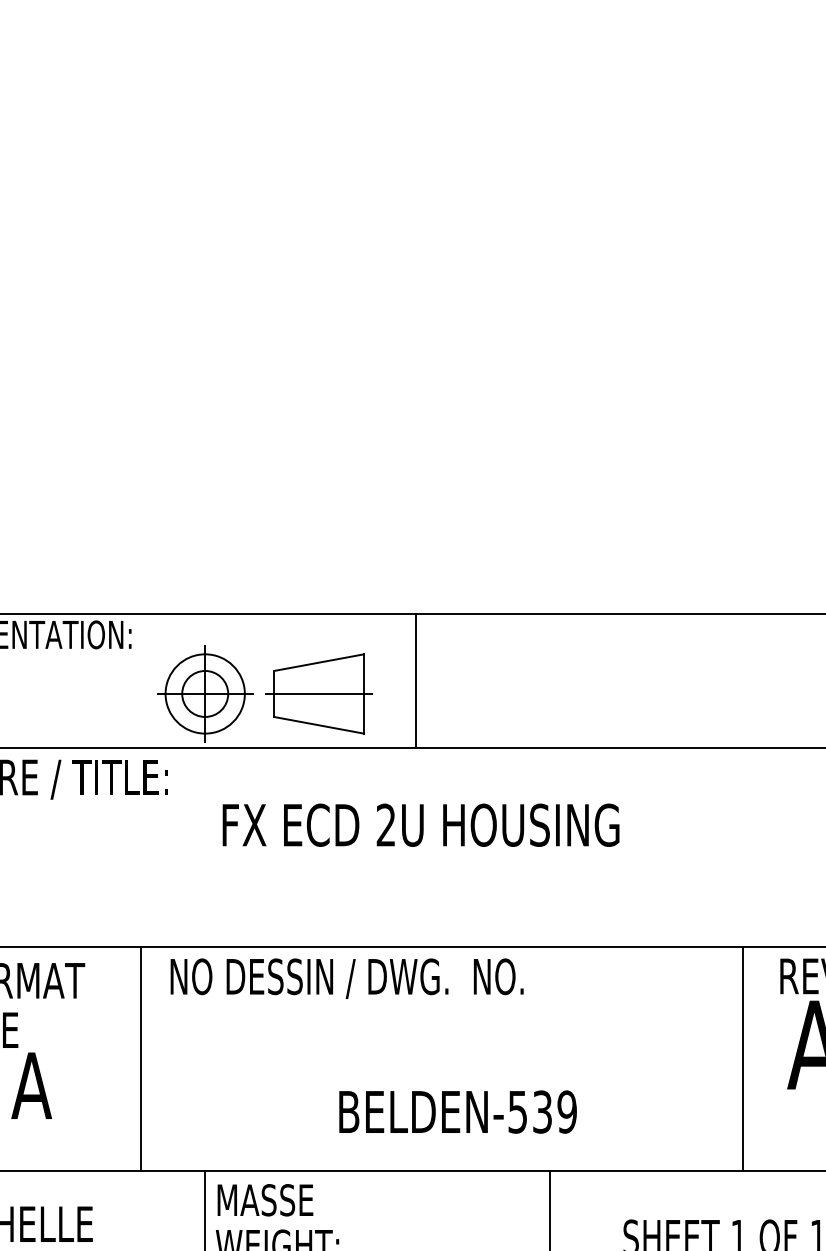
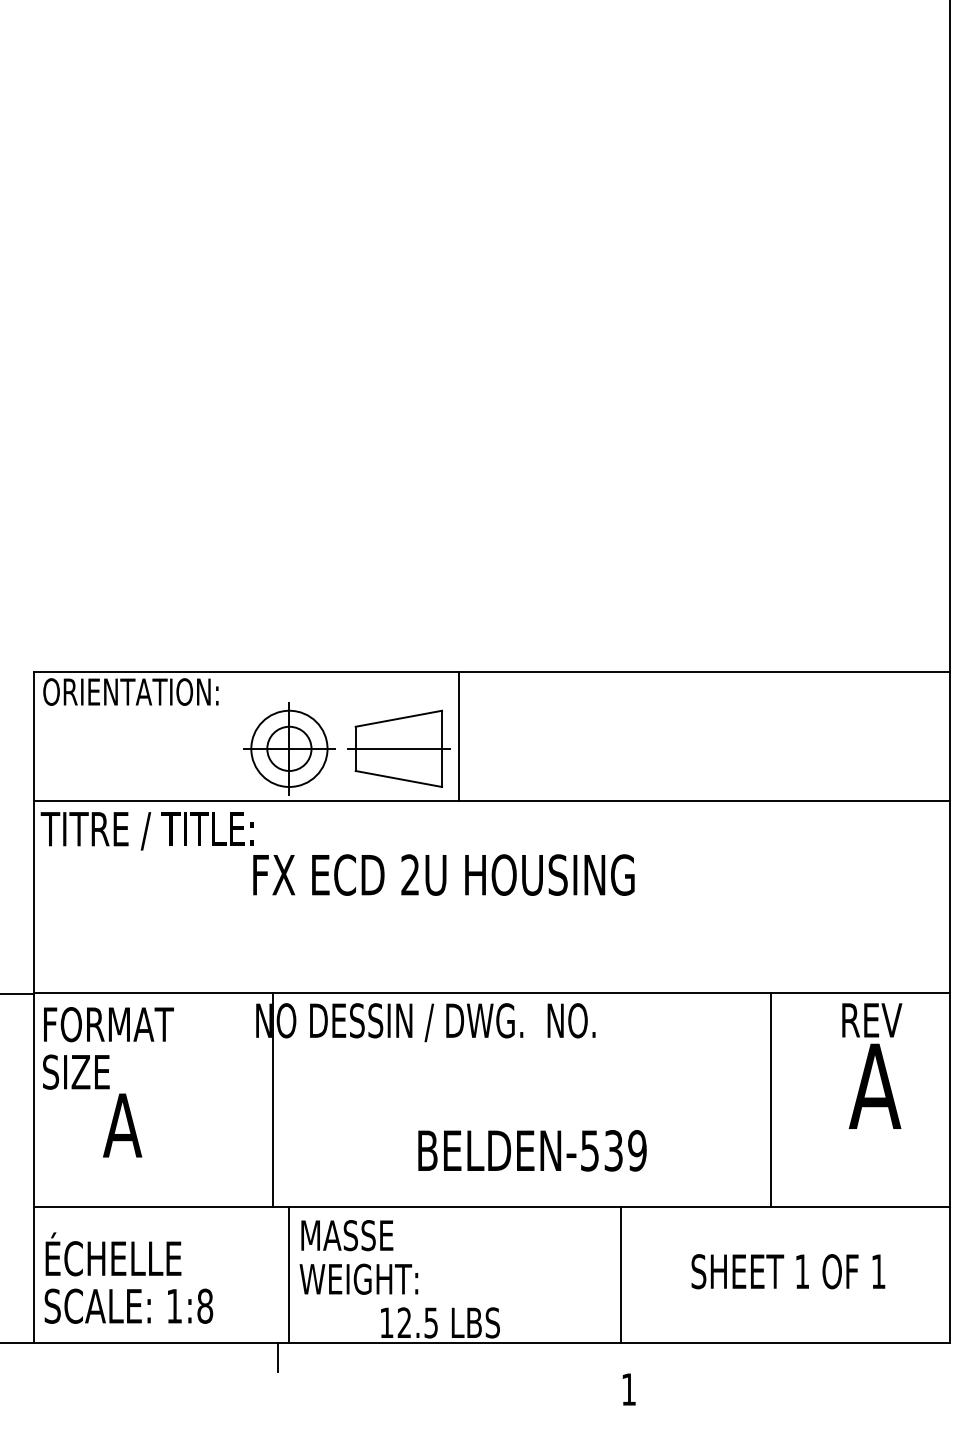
line: (415, 681) -> (458, 736), moved
text: (420, 824) -> (443, 874), moved
line: (140, 1058) -> (272, 1099), moved
line: (743, 1058) -> (771, 1099), moved

